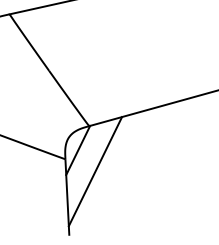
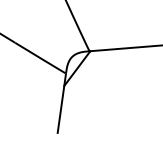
line: (95, 171) -> (87, 87), removed

